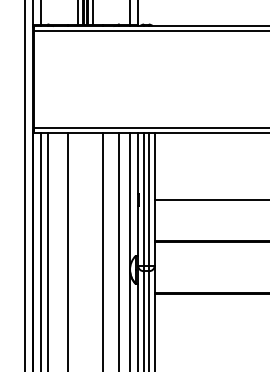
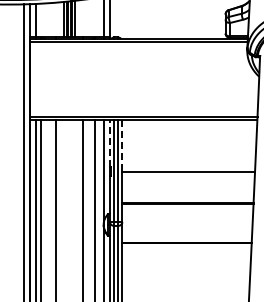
line: (137, 163) -> (109, 143), solid -> dashed
line: (154, 167) -> (122, 146), solid -> dashed

